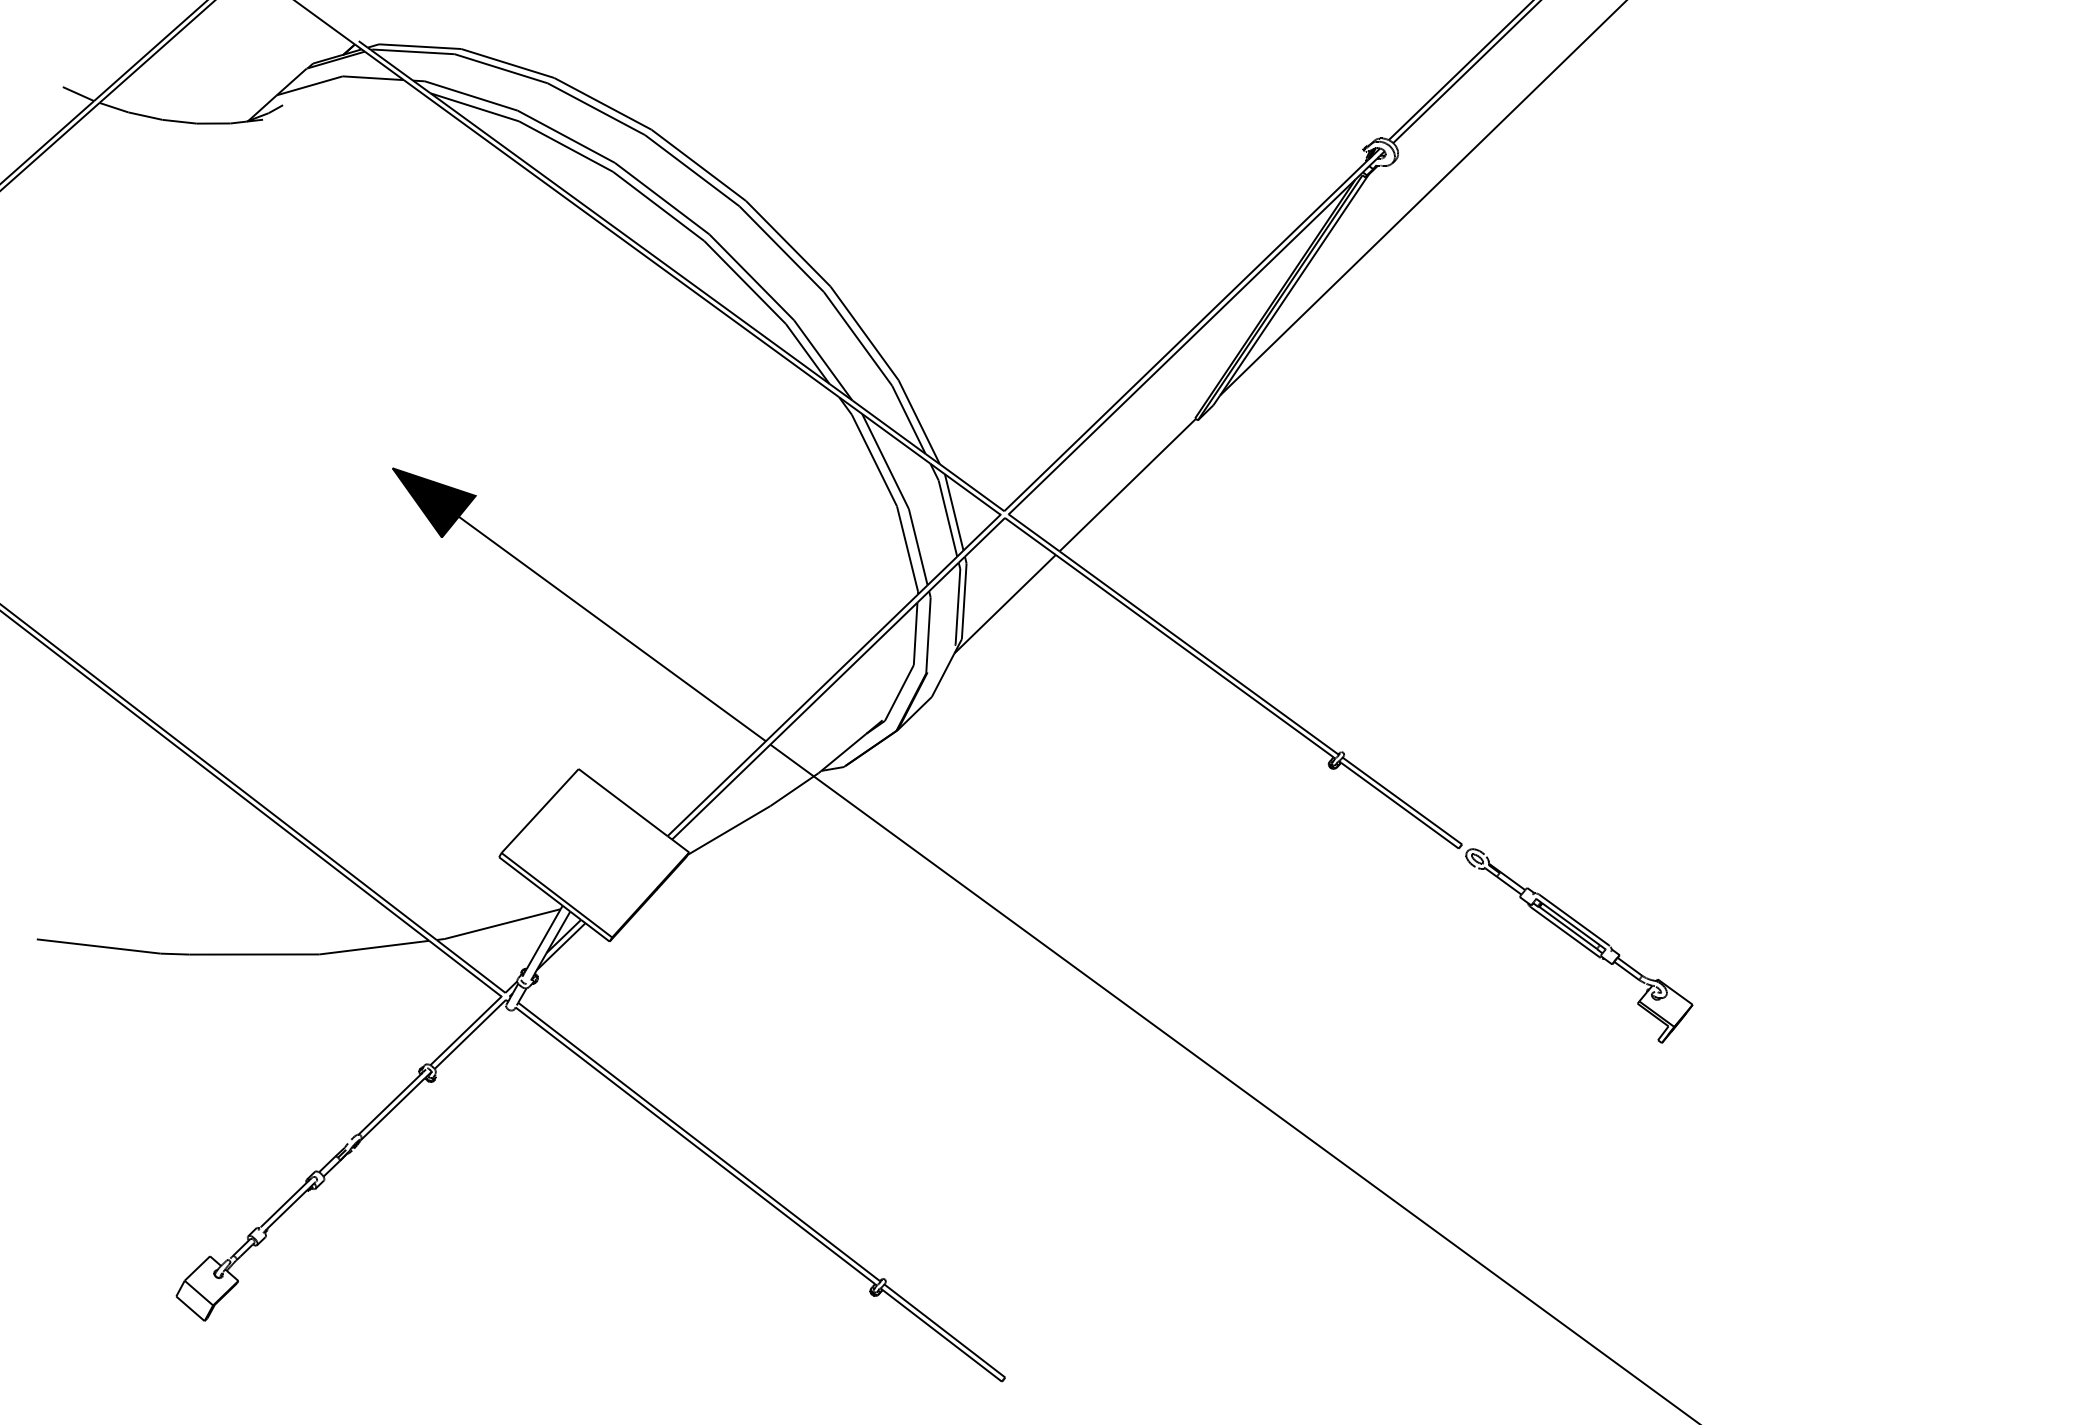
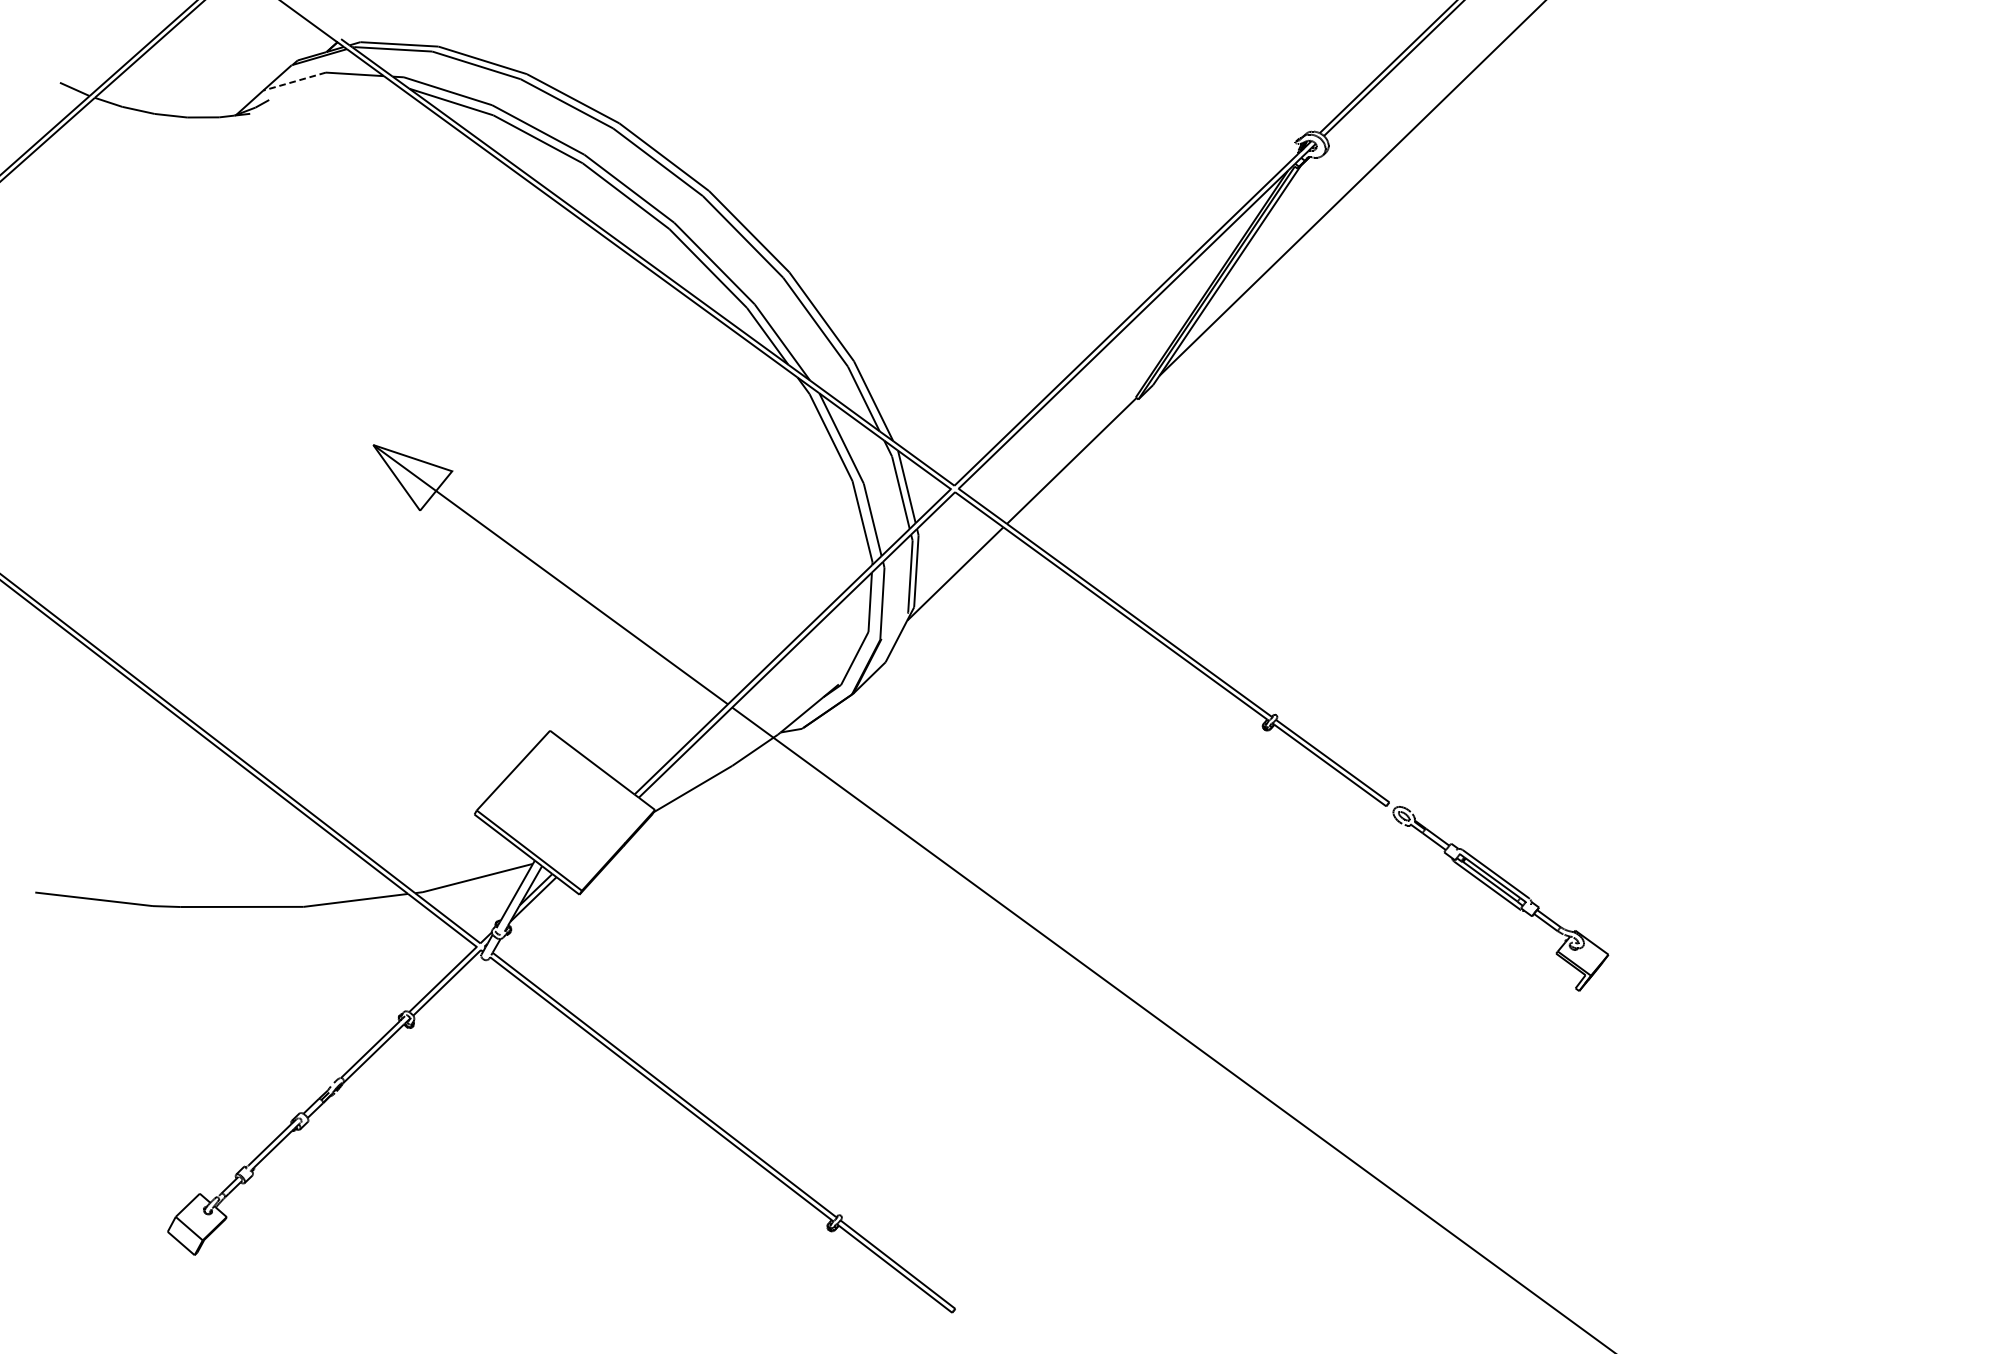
line: (309, 85) -> (294, 81), solid -> dashed
fill: (433, 502) -> (412, 477), removed

